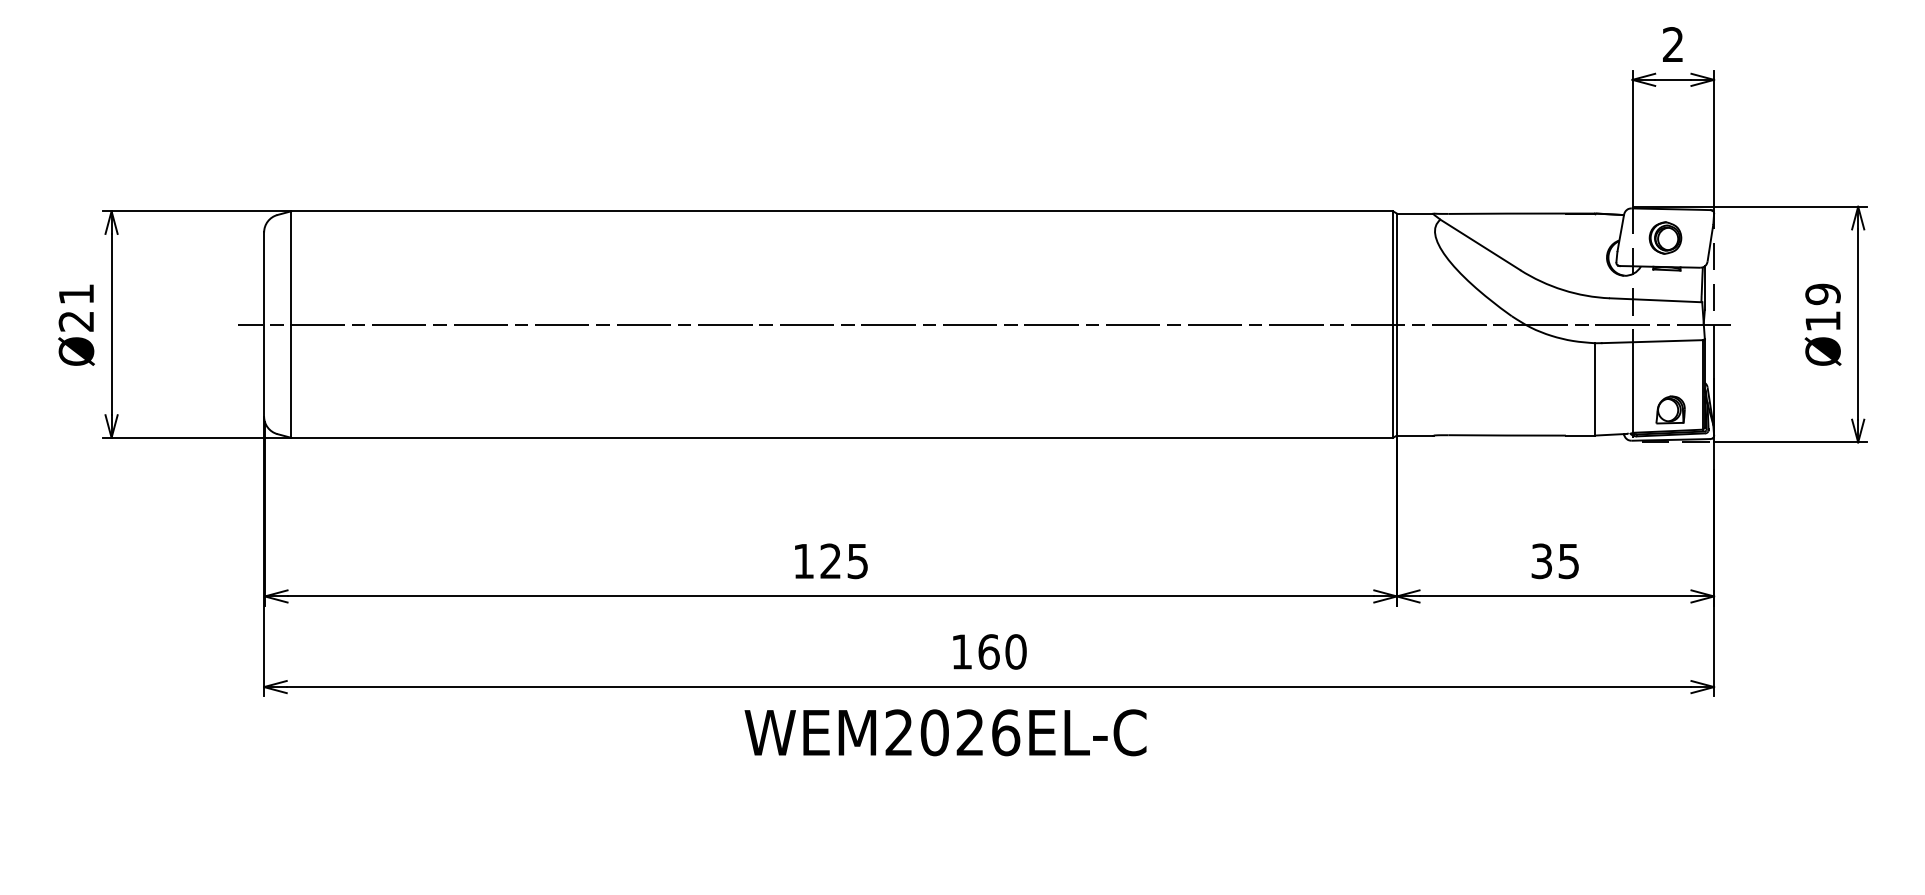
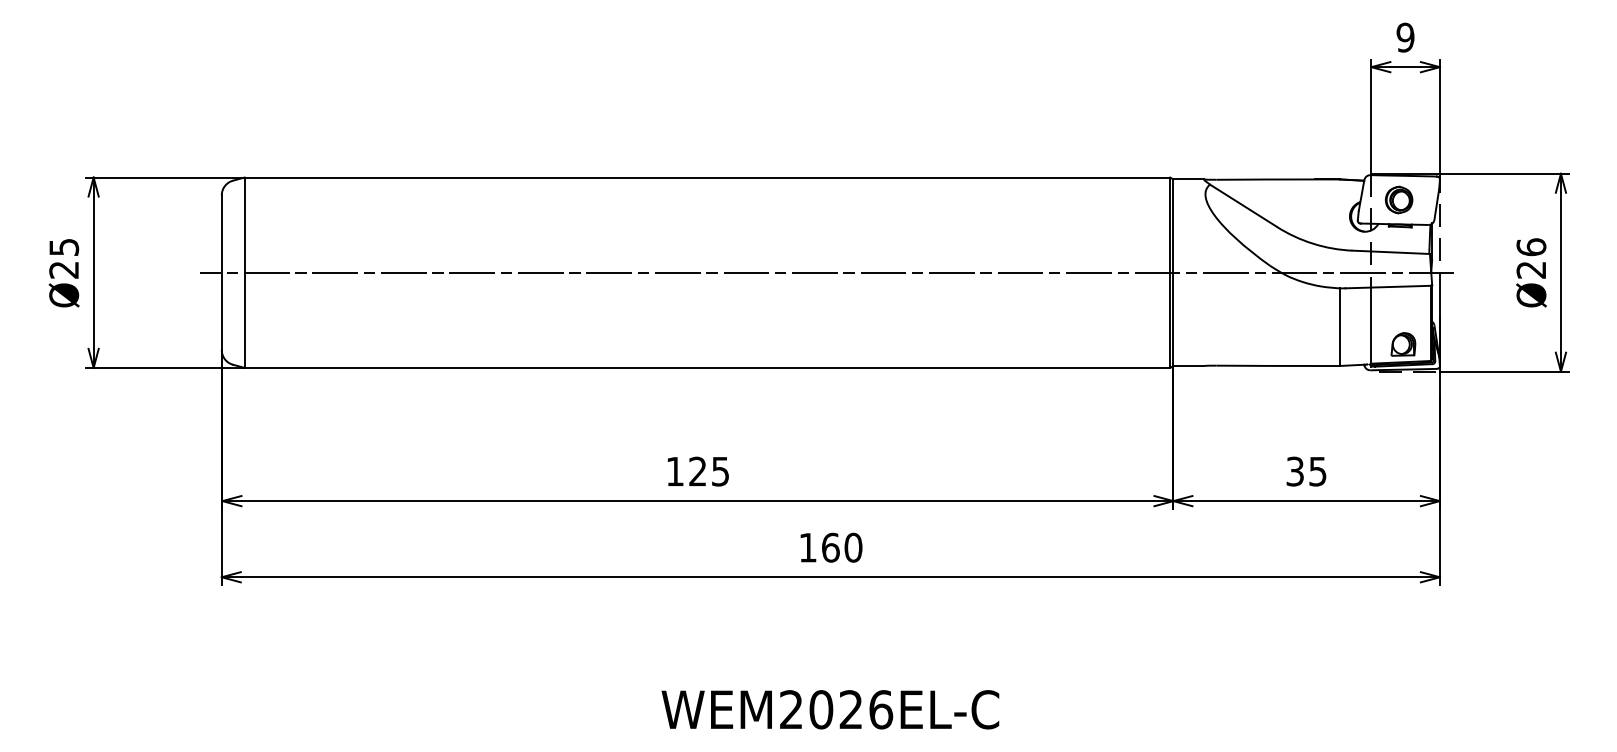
text: (1672, 44) -> (1404, 37), 2 -> 9
text: (76, 294) -> (64, 247), Ø21 -> Ø25
text: (1822, 307) -> (1530, 258), Ø19 -> Ø26
text: (945, 732) -> (830, 709), moved

